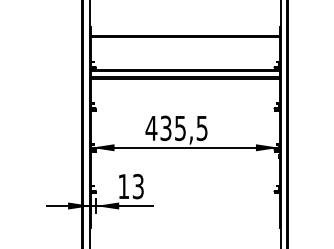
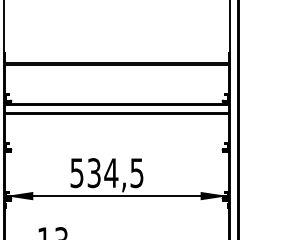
text: (165, 128) -> (93, 173), 435,5 -> 534,5

